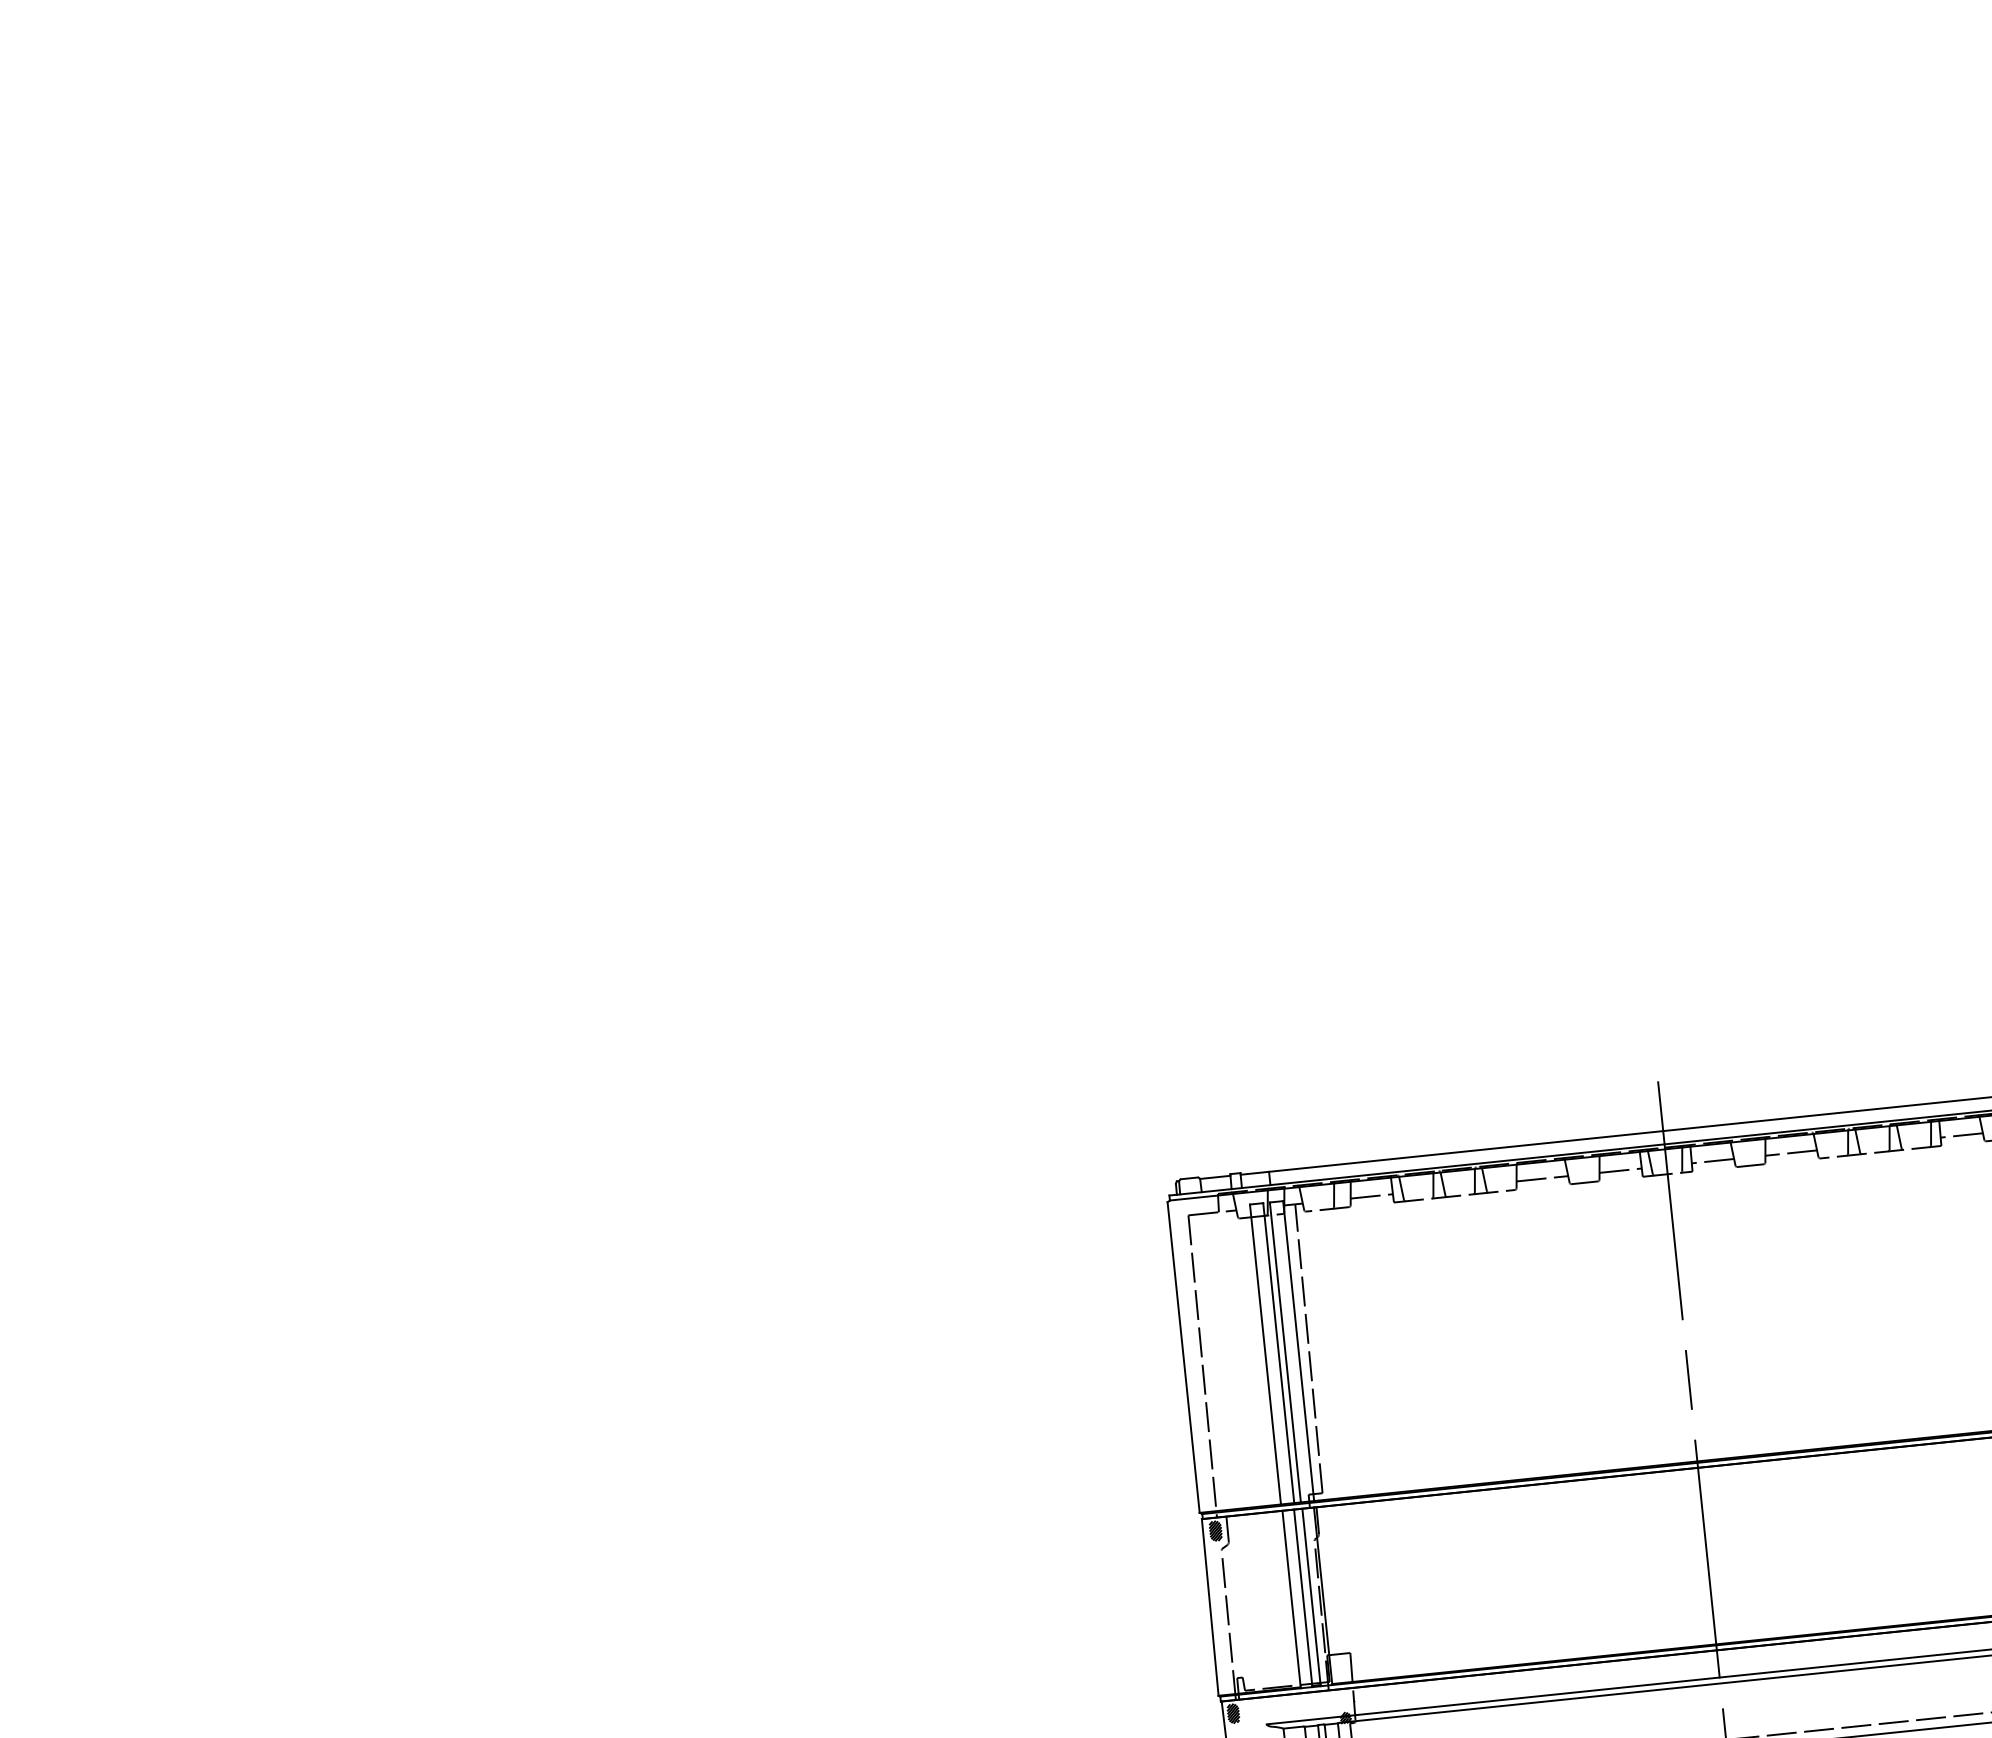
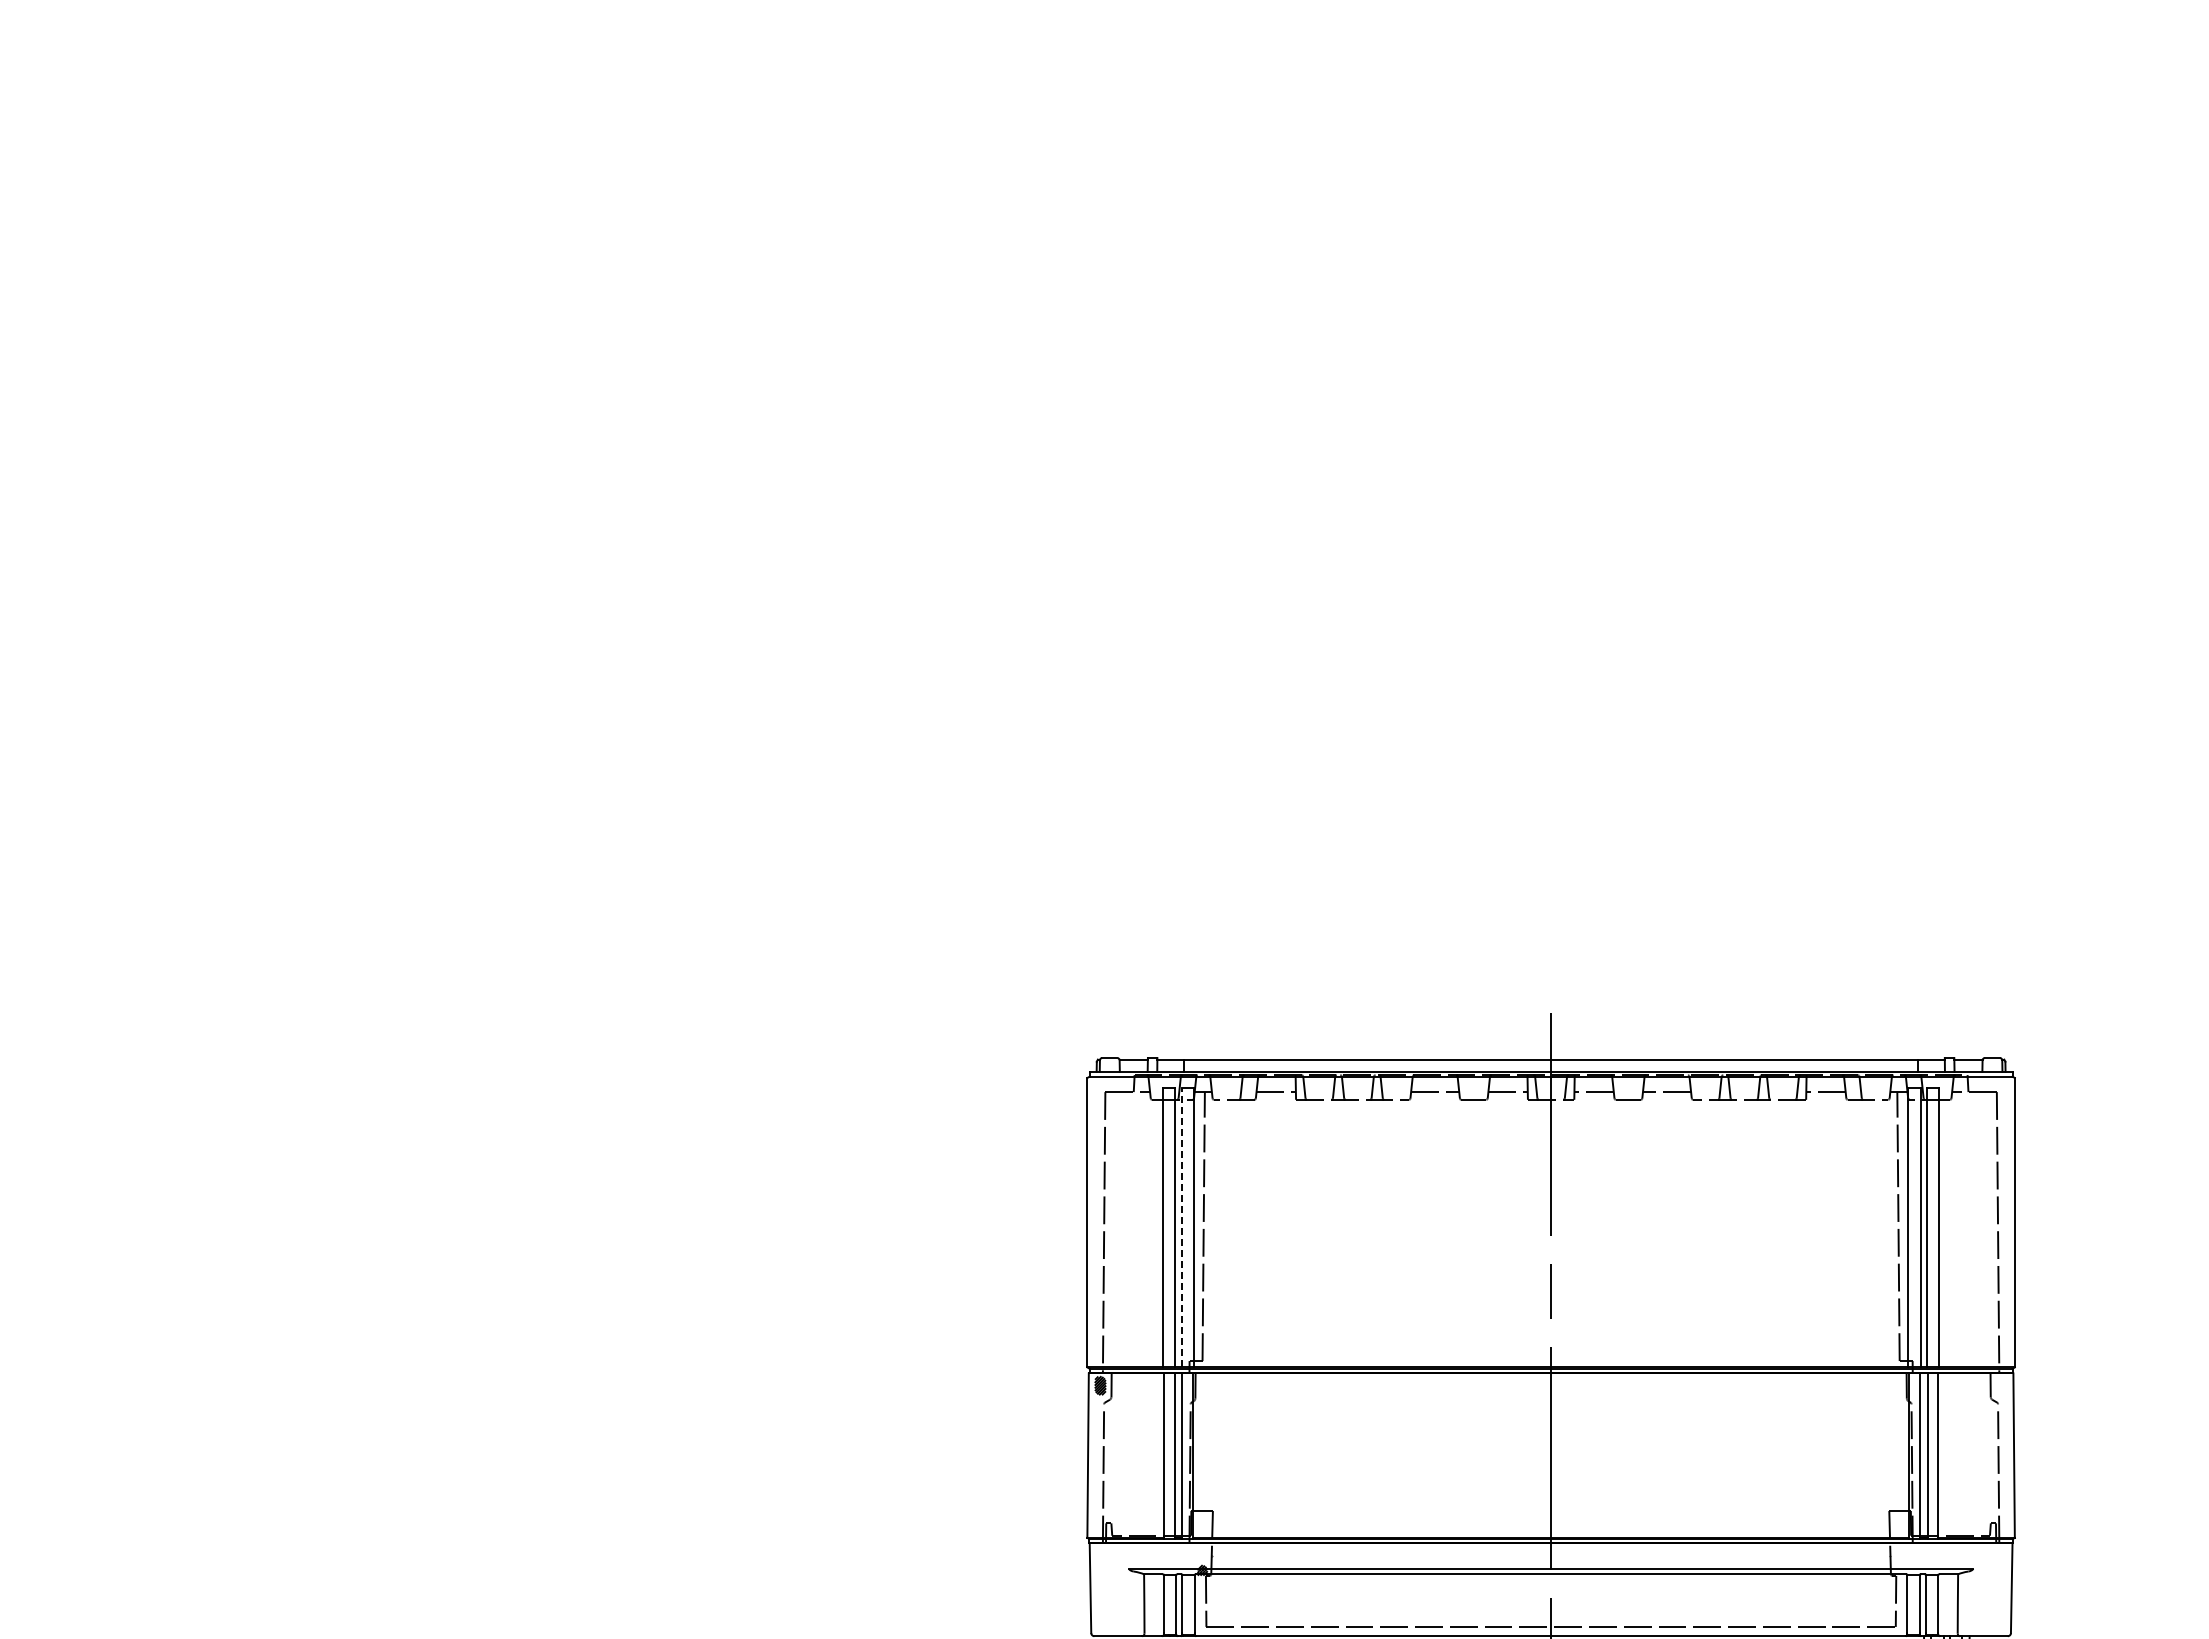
line: (1285, 1352) -> (1181, 1227), solid -> dashed
hatch: (1232, 1713) -> (1098, 1555), removed

